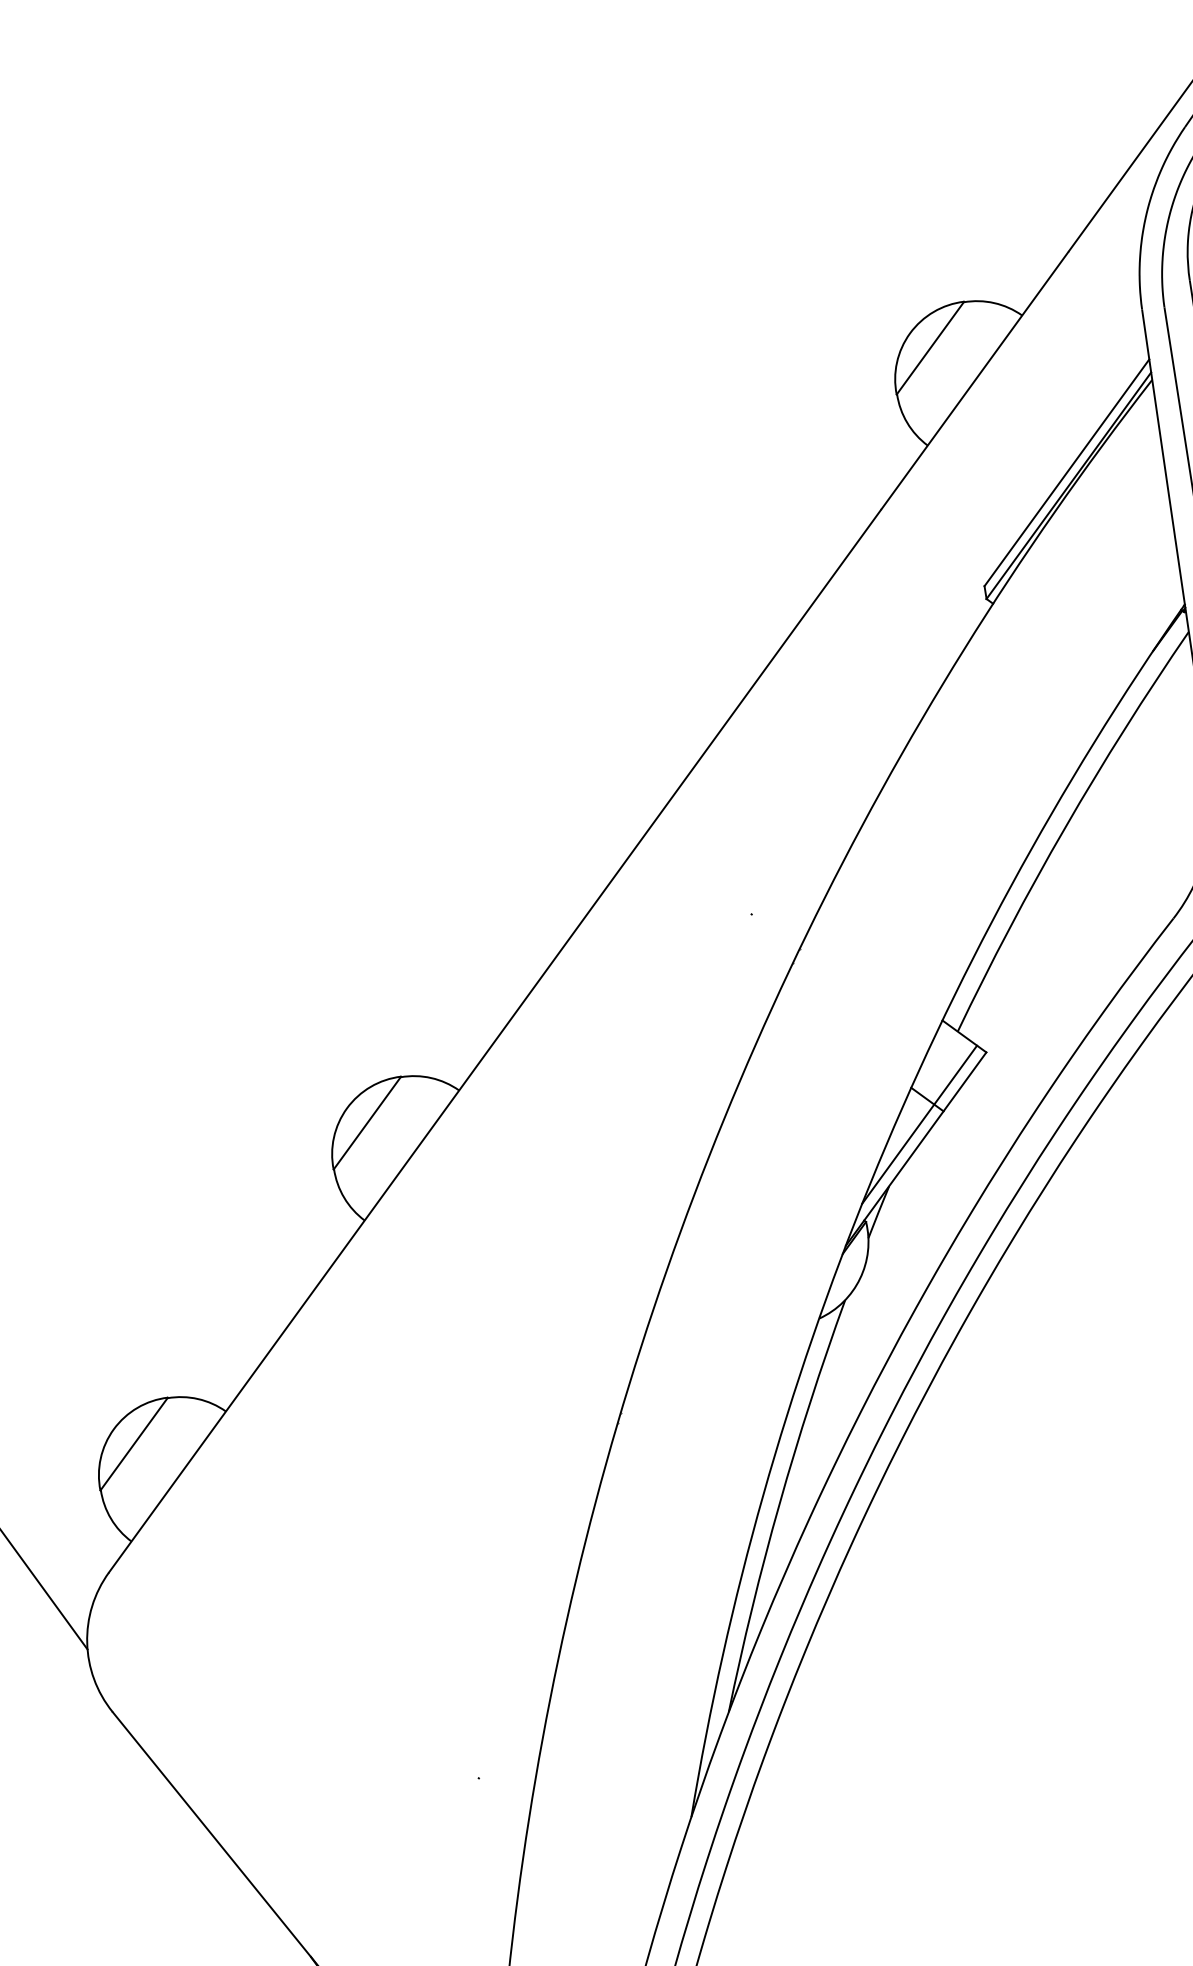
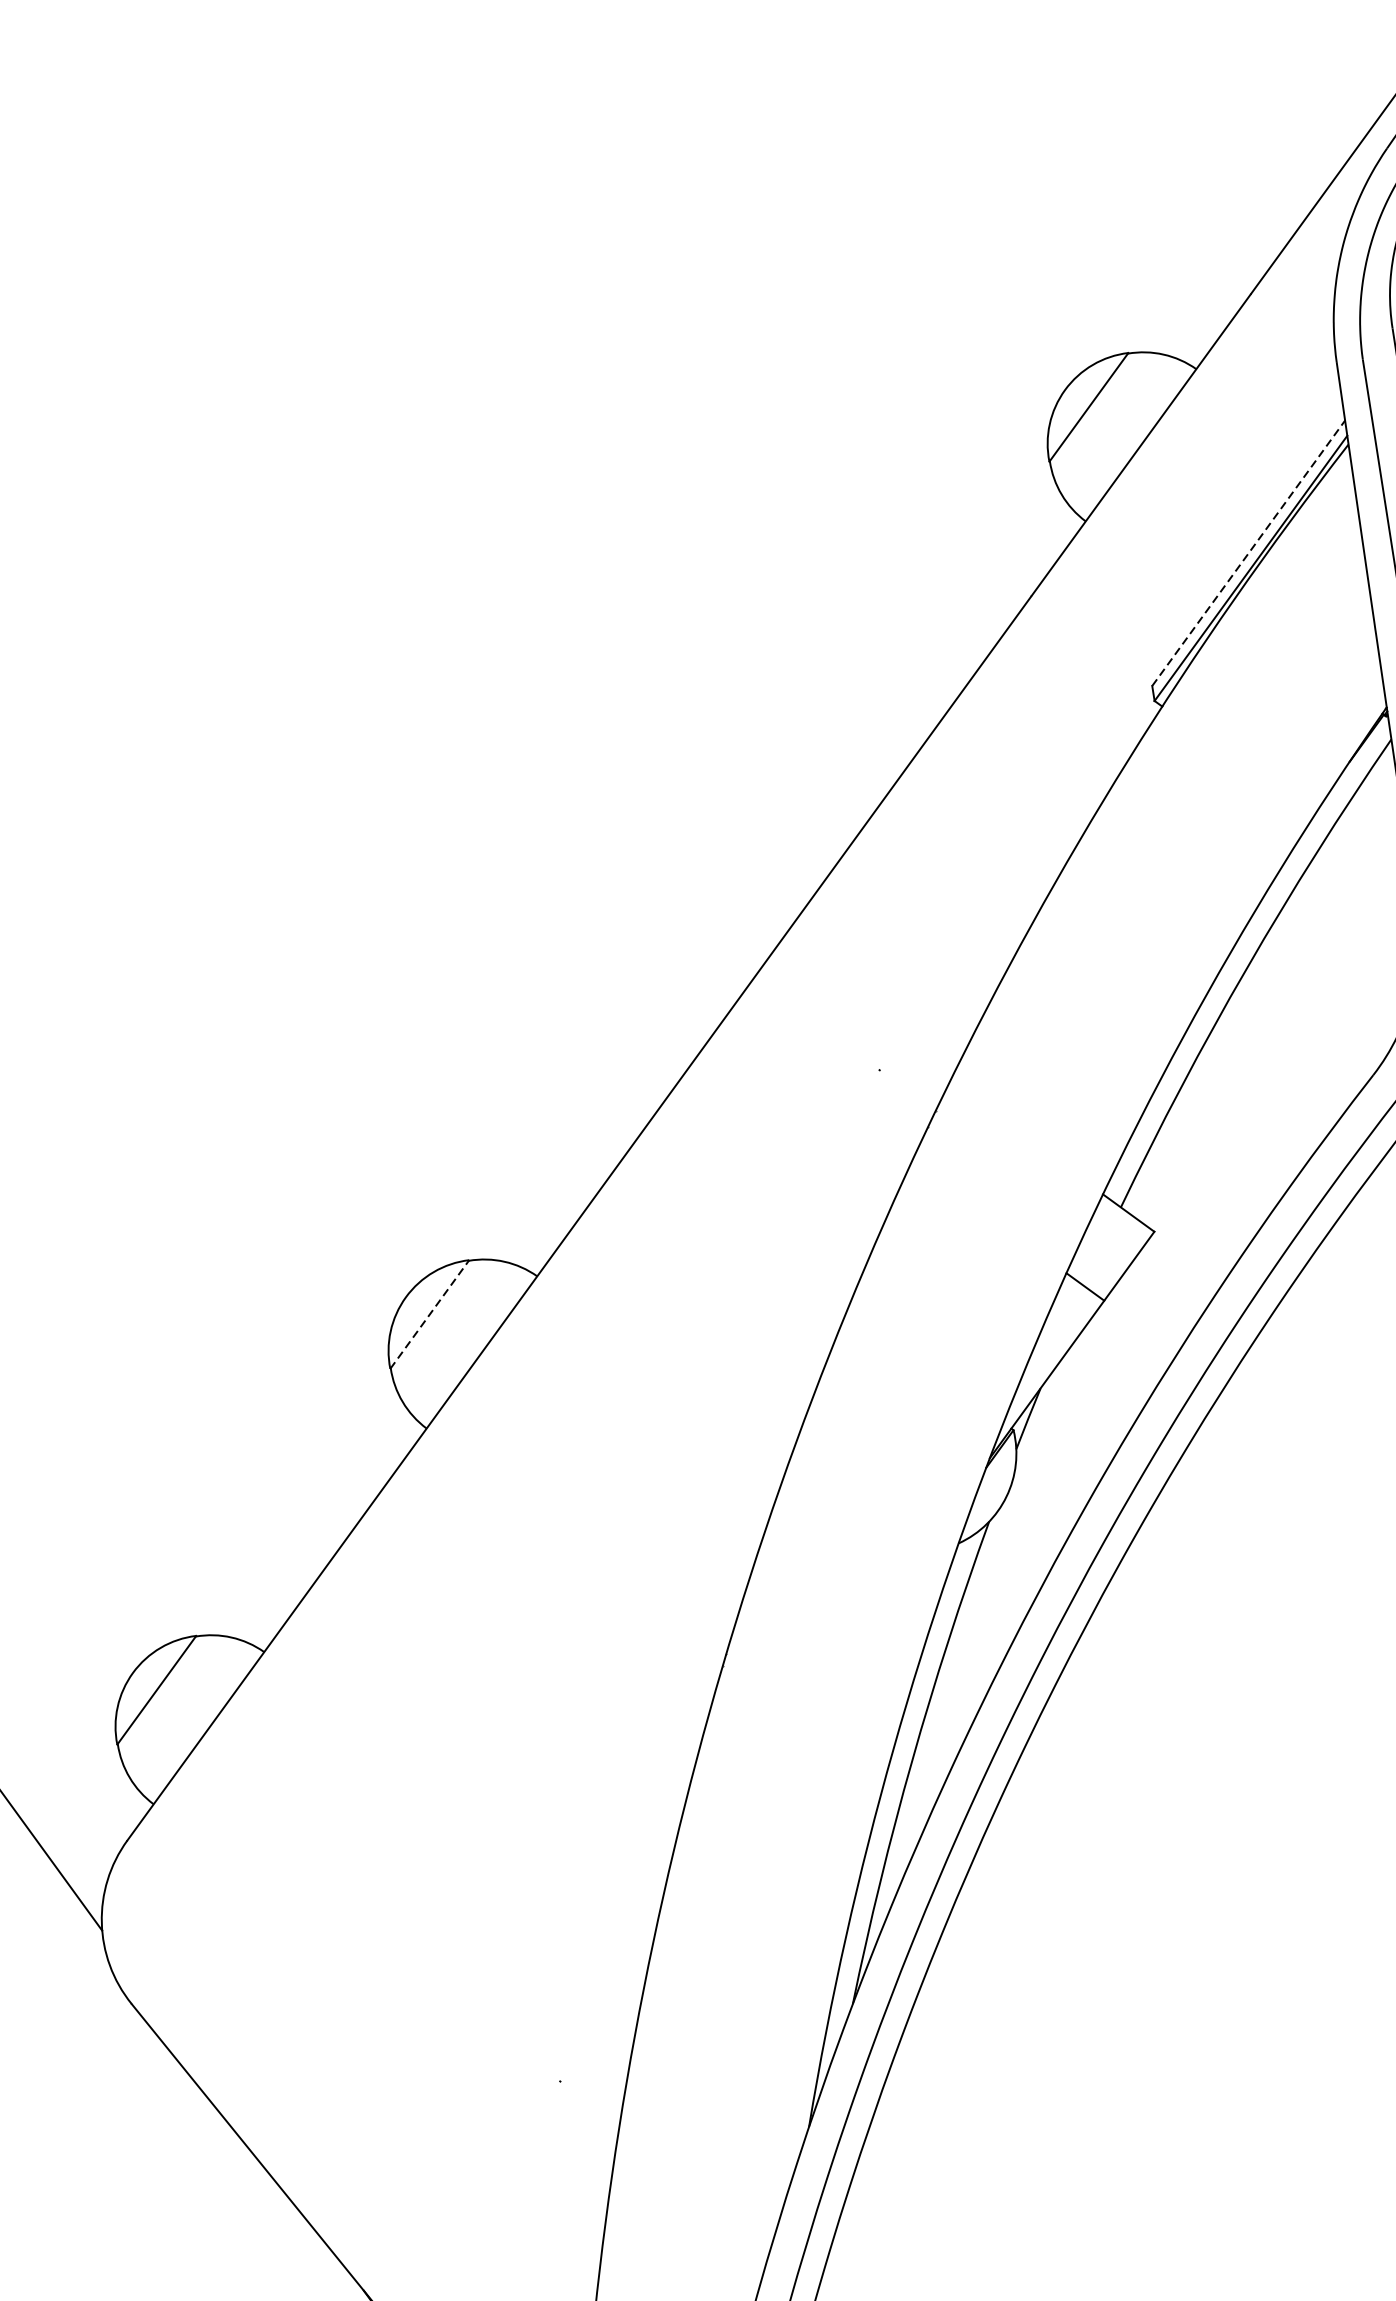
line: (1067, 472) -> (1249, 552), solid -> dashed
line: (367, 1122) -> (429, 1313), solid -> dashed
line: (919, 1124) -> (1076, 1316), removed

